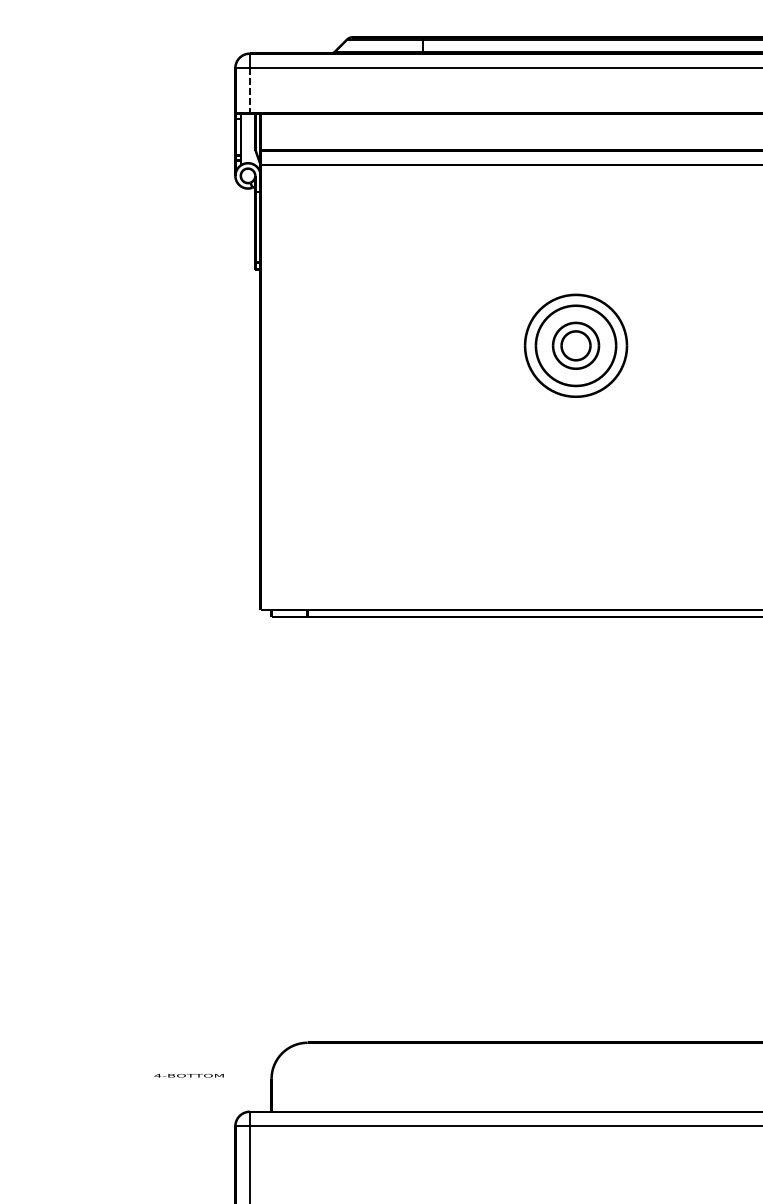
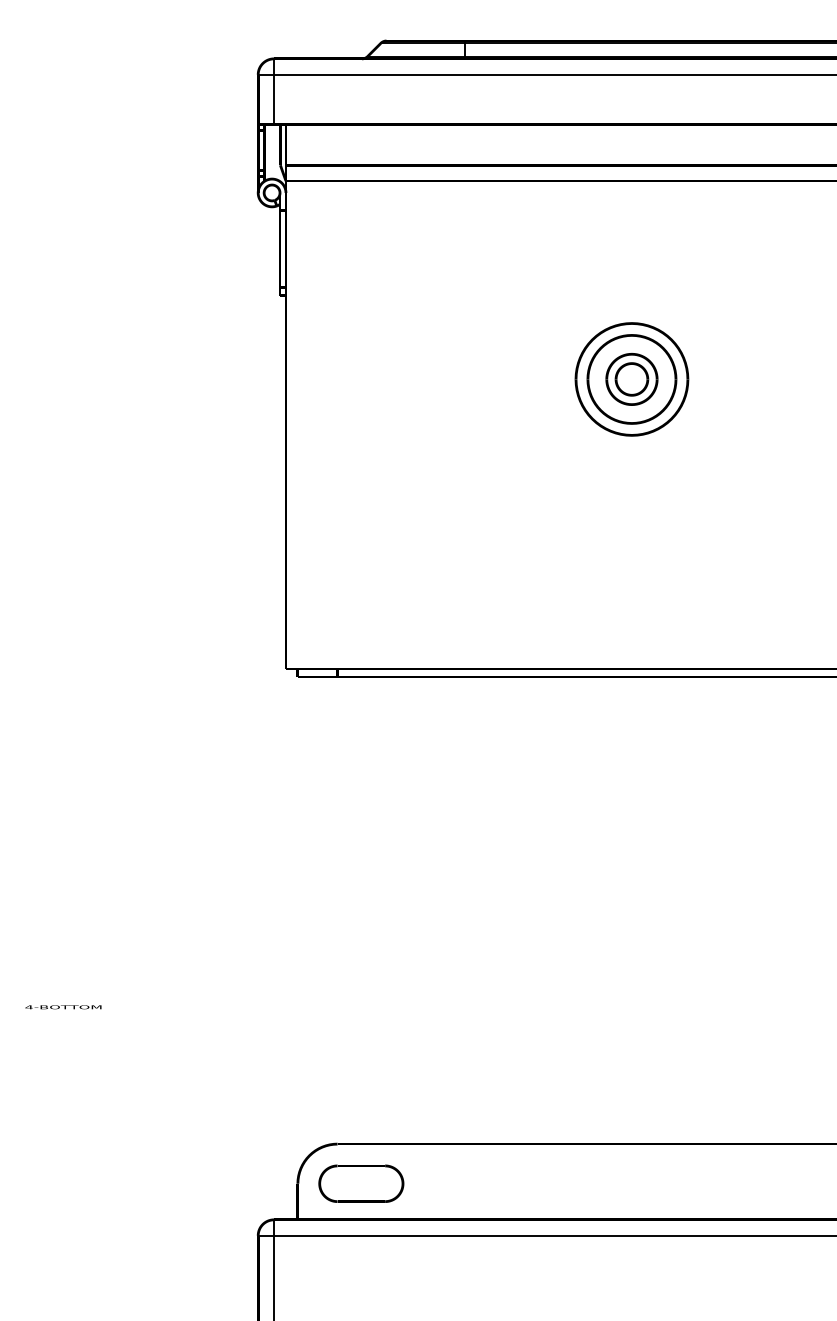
line: (250, 90) -> (274, 99), dashed -> solid
text: (189, 1075) -> (63, 1007), moved
part: (329, 1078) -> (361, 1183), added

